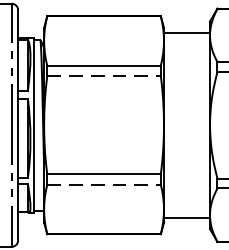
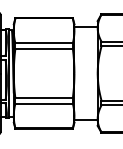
line: (104, 75) -> (44, 48), dashed -> solid
line: (104, 184) -> (44, 103), dashed -> solid

